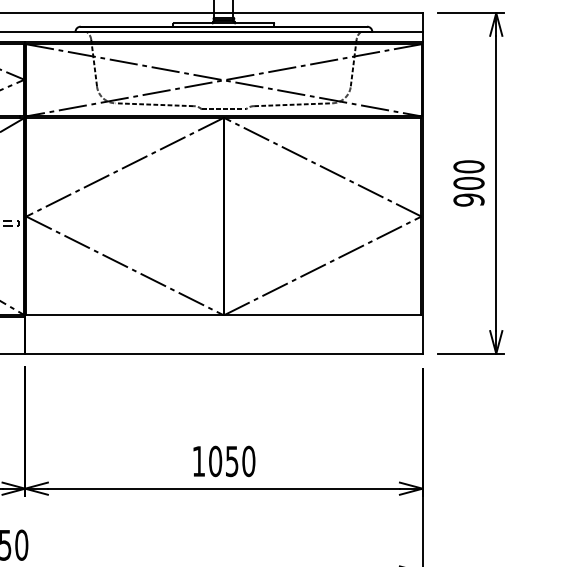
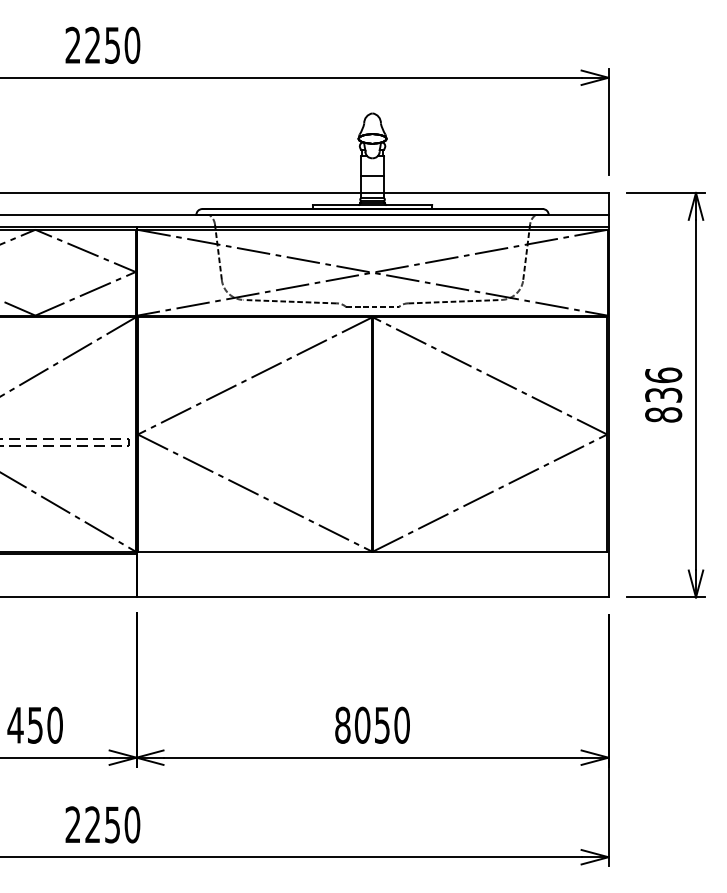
text: (468, 182) -> (663, 394), 900 -> 836
text: (198, 460) -> (342, 724), 1050 -> 8050

